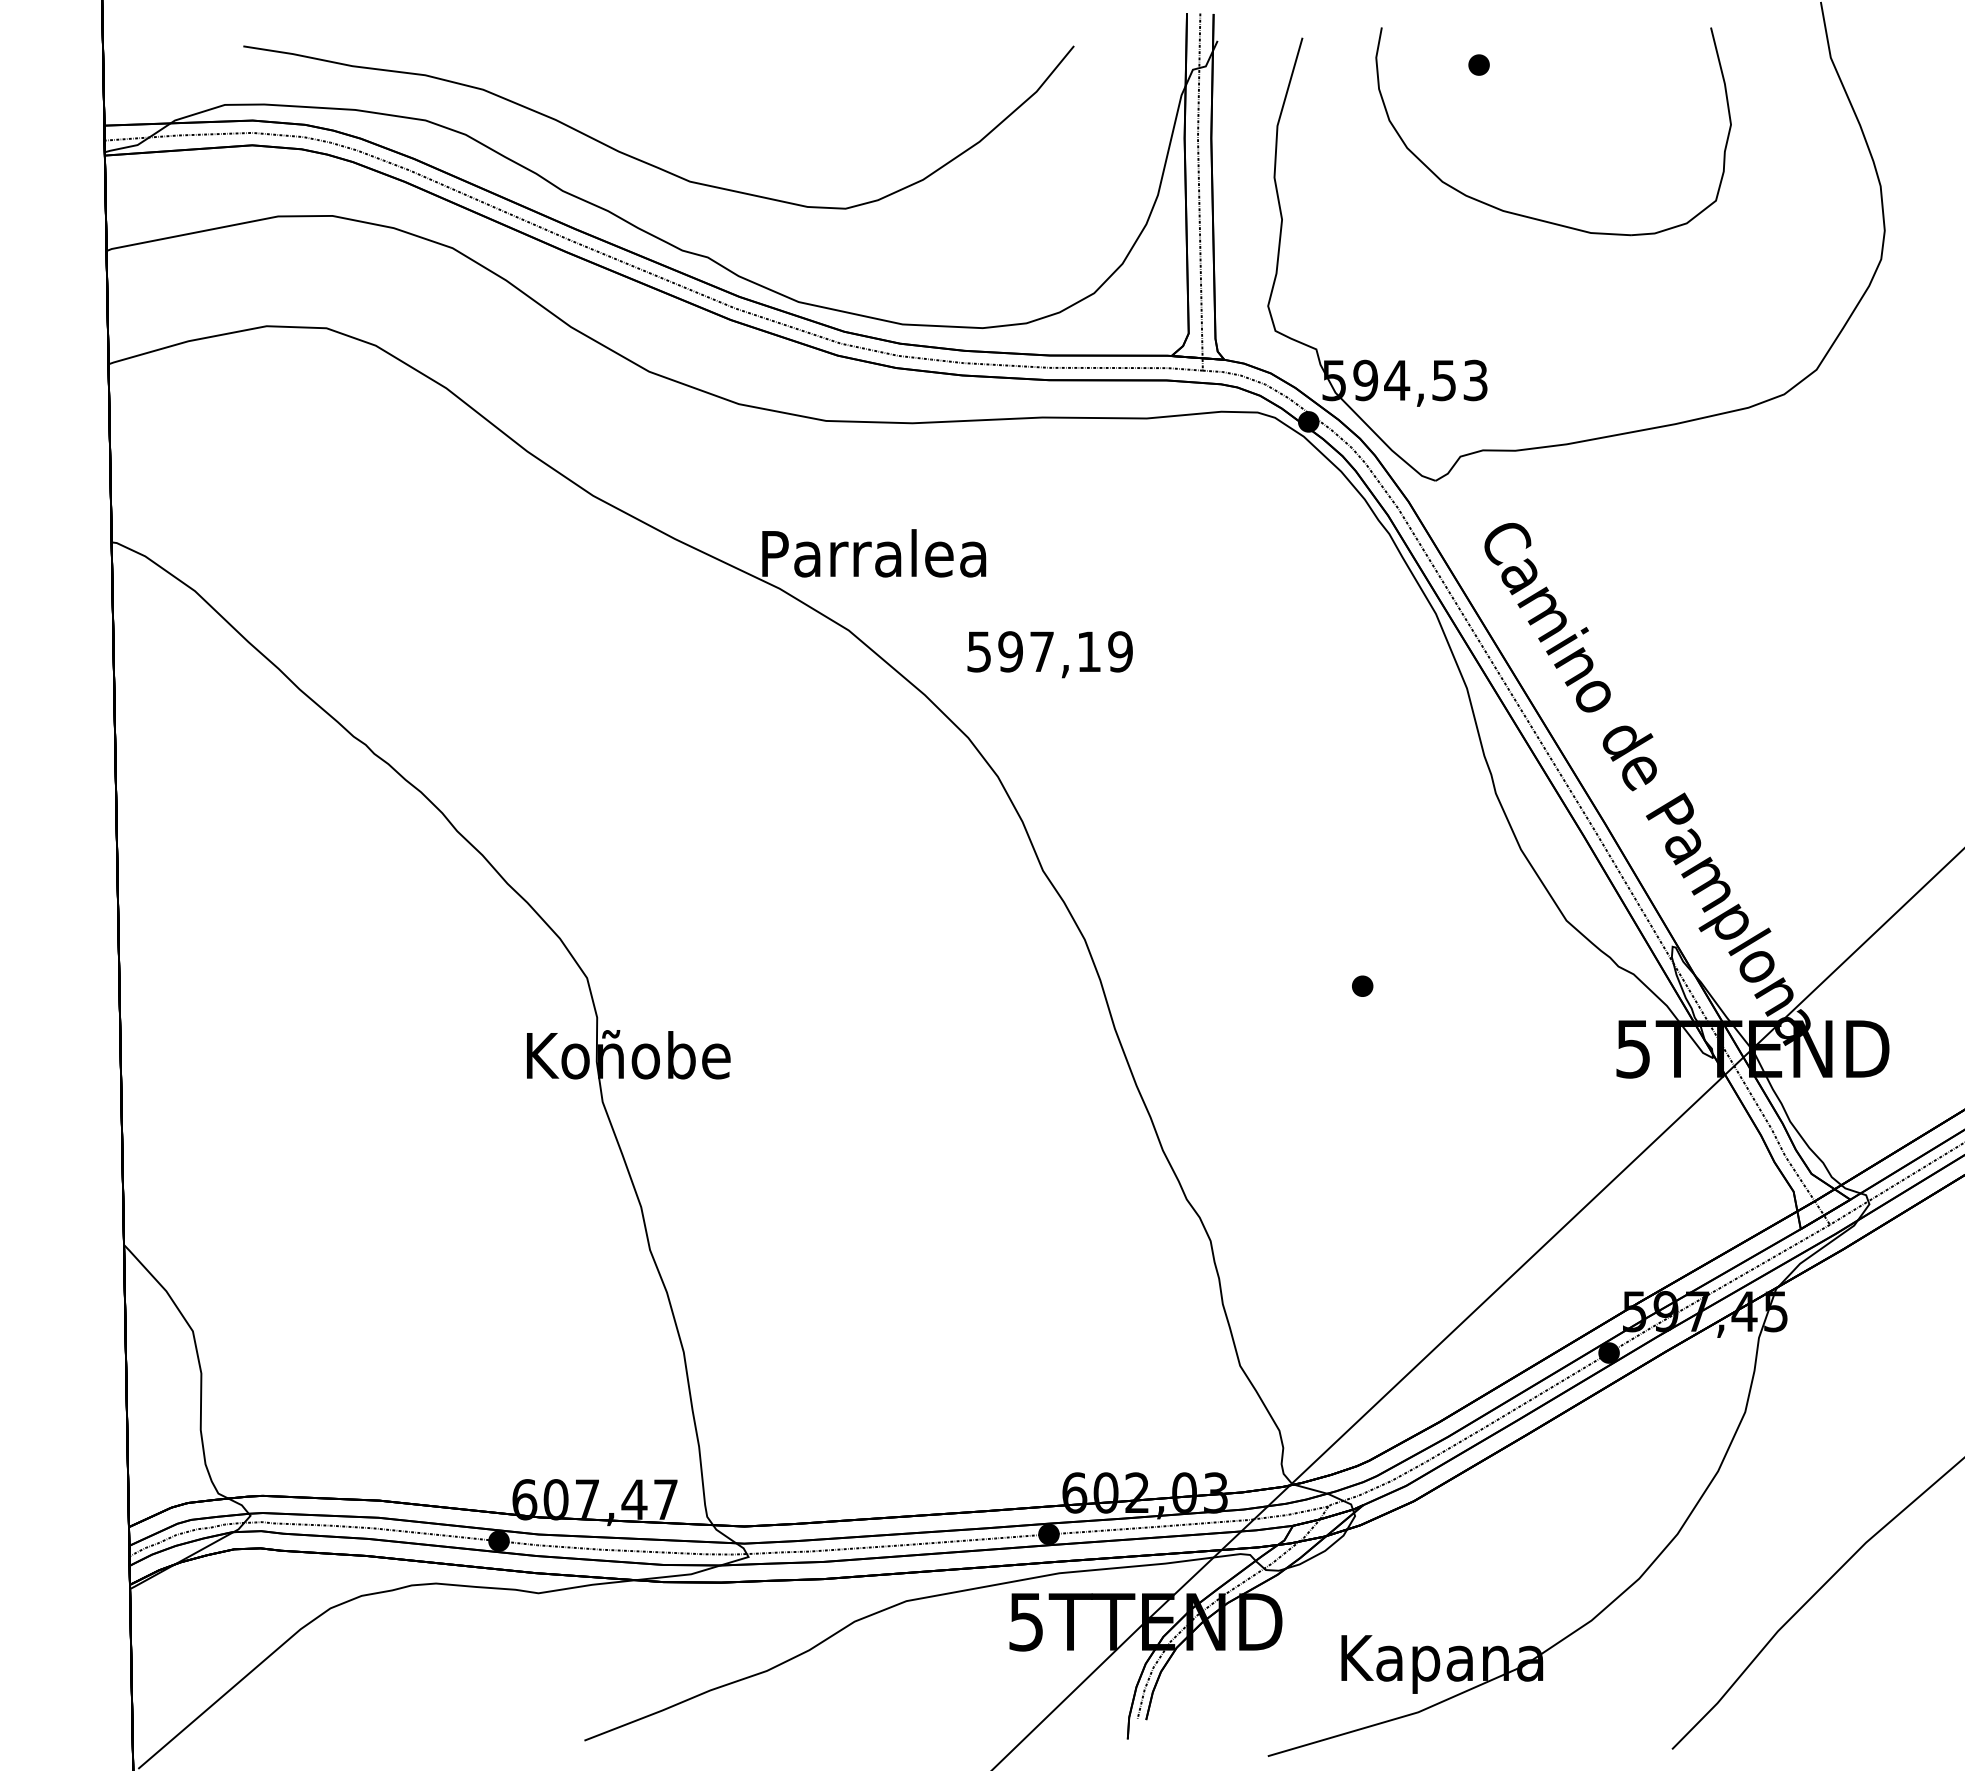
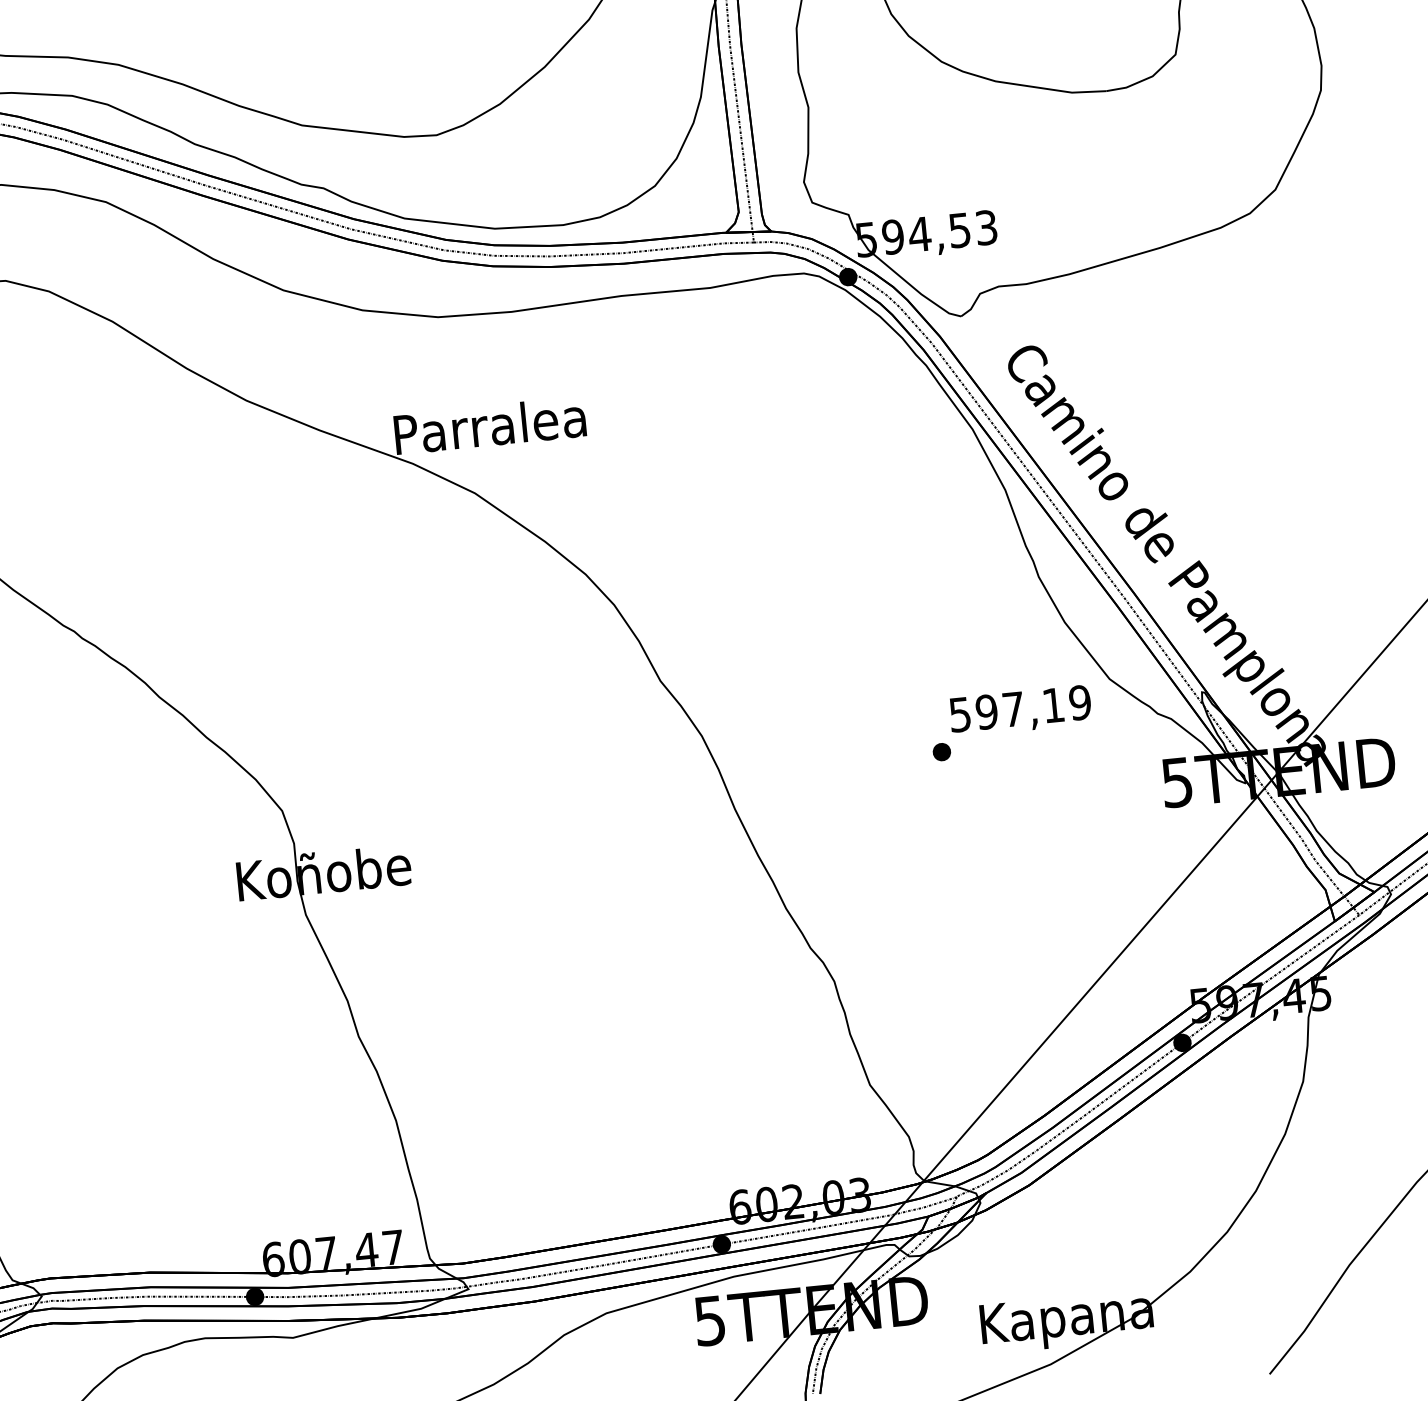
text: (1049, 654) -> (1020, 711), moved

